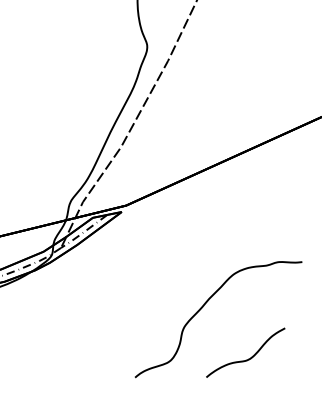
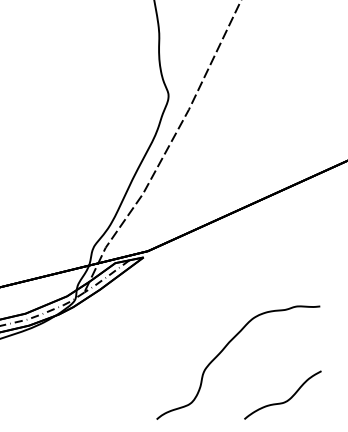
curve: (250, 357) -> (287, 399), moved

